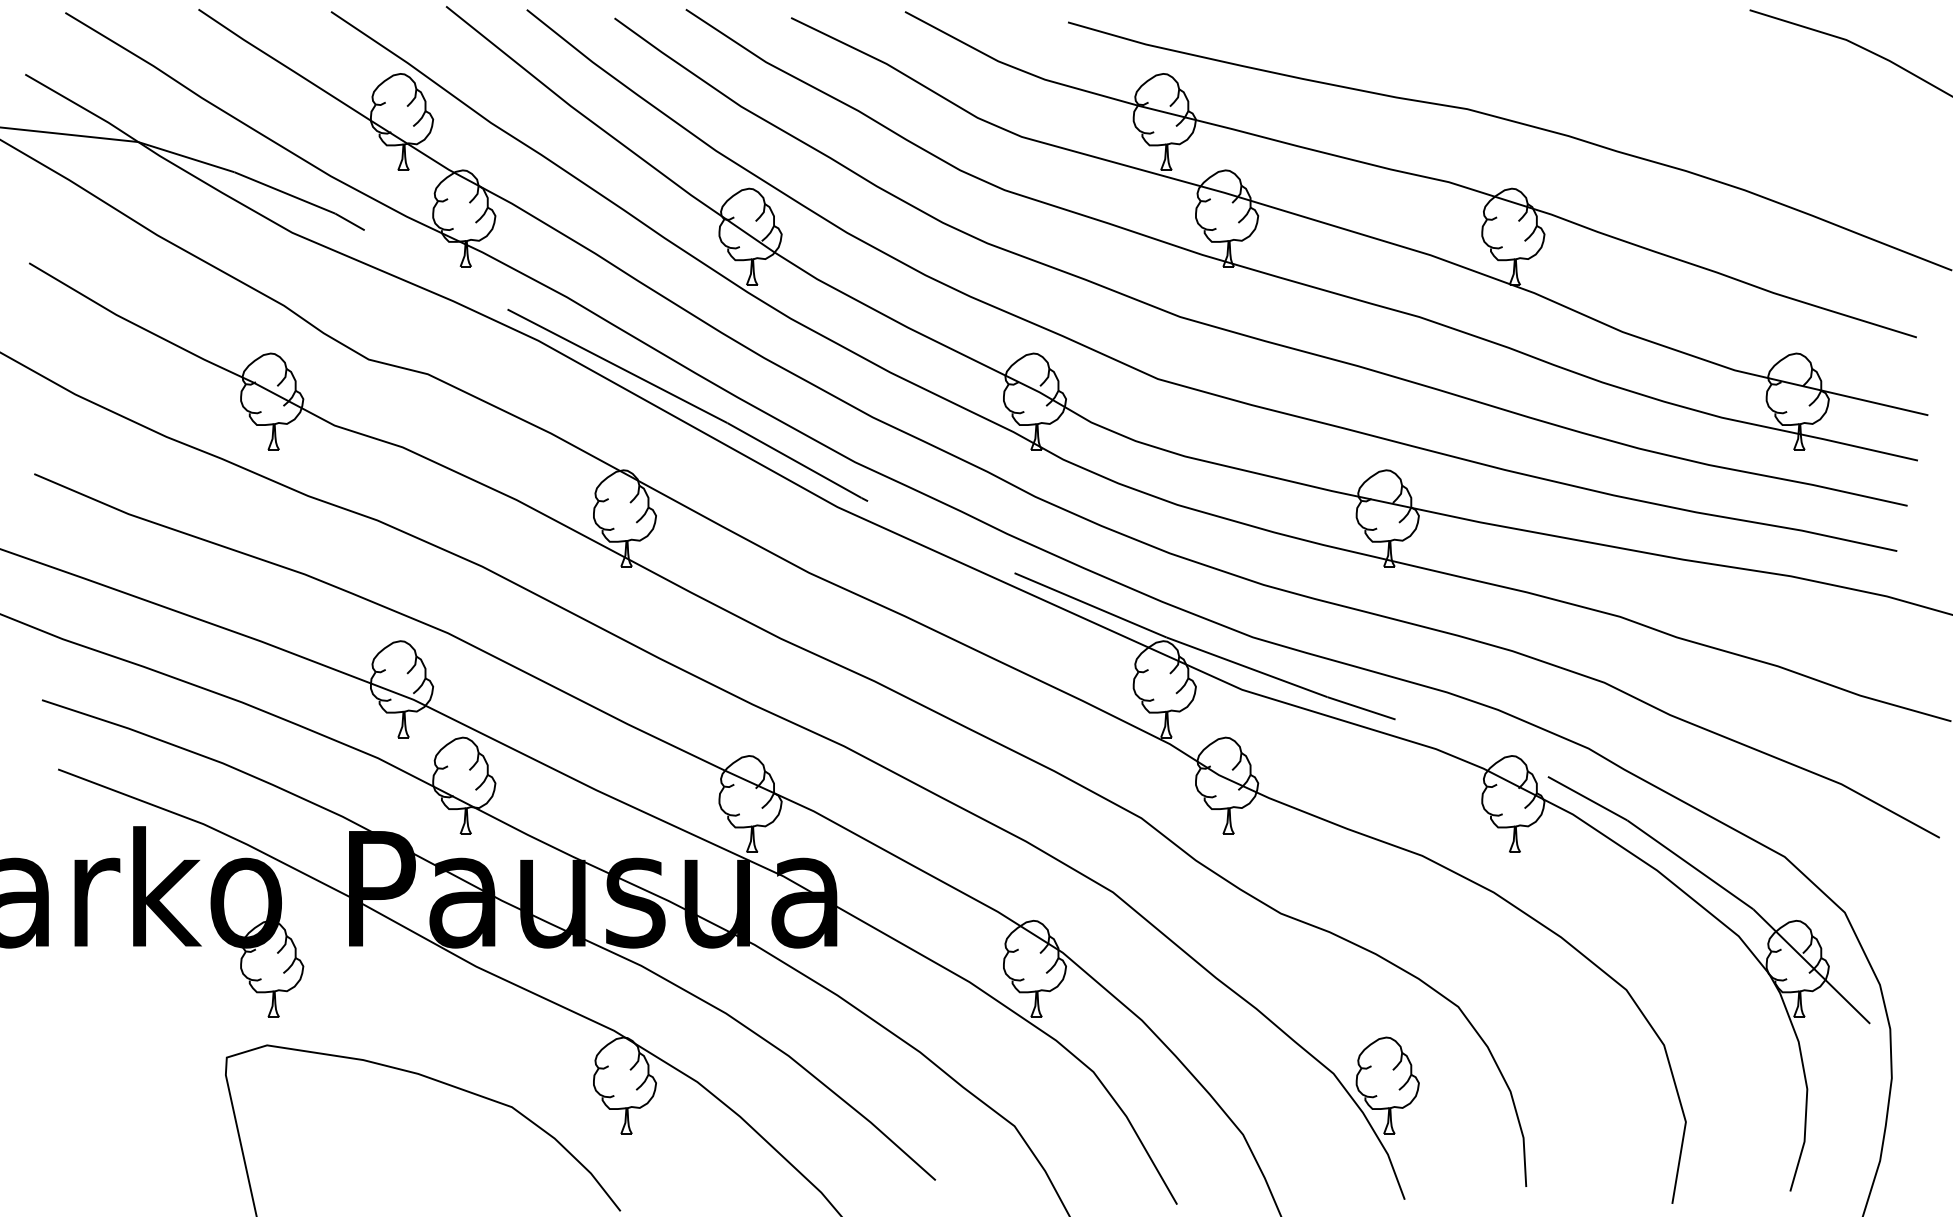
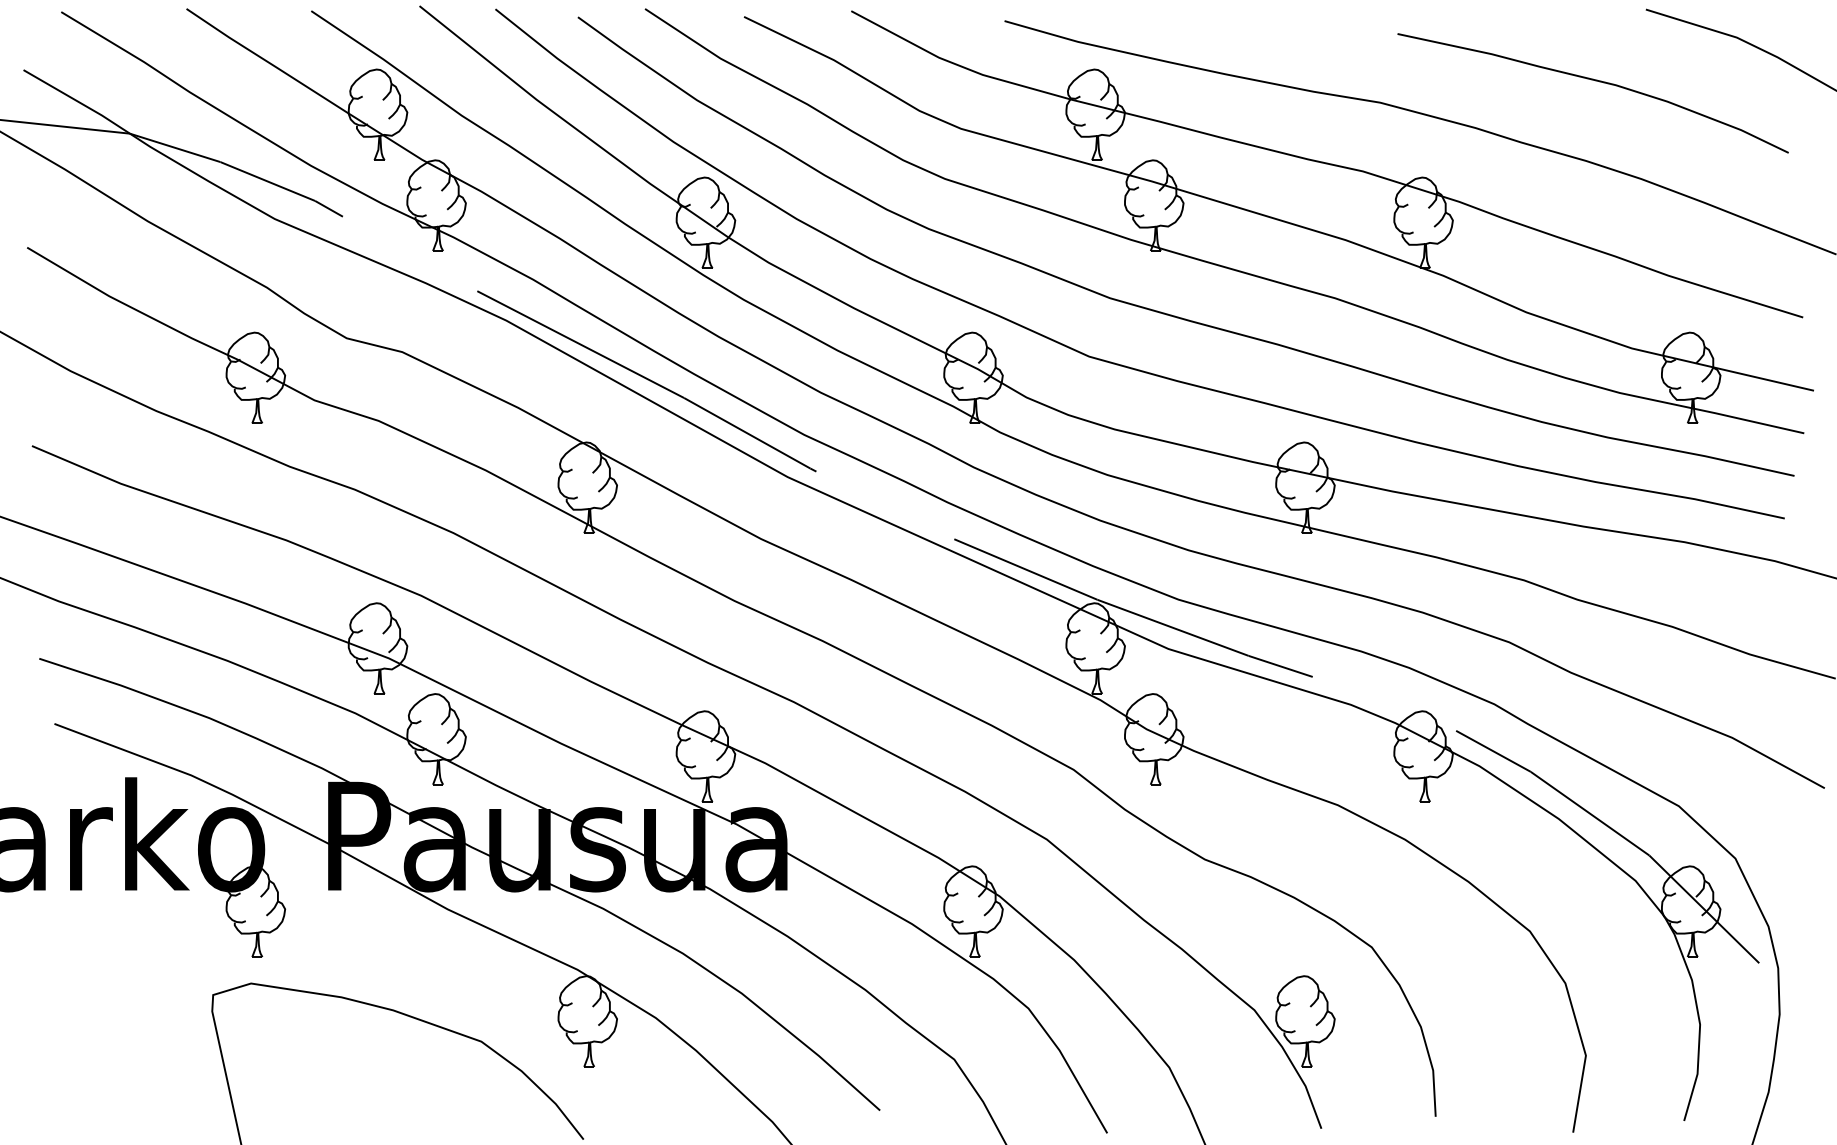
curve: (1696, 86) -> (1595, 81), added

